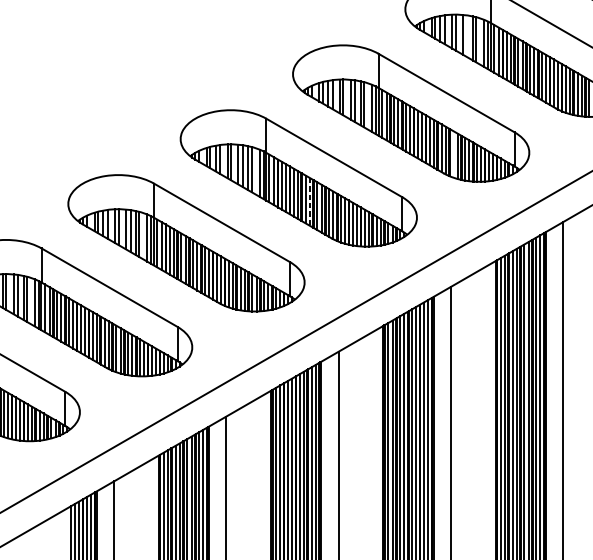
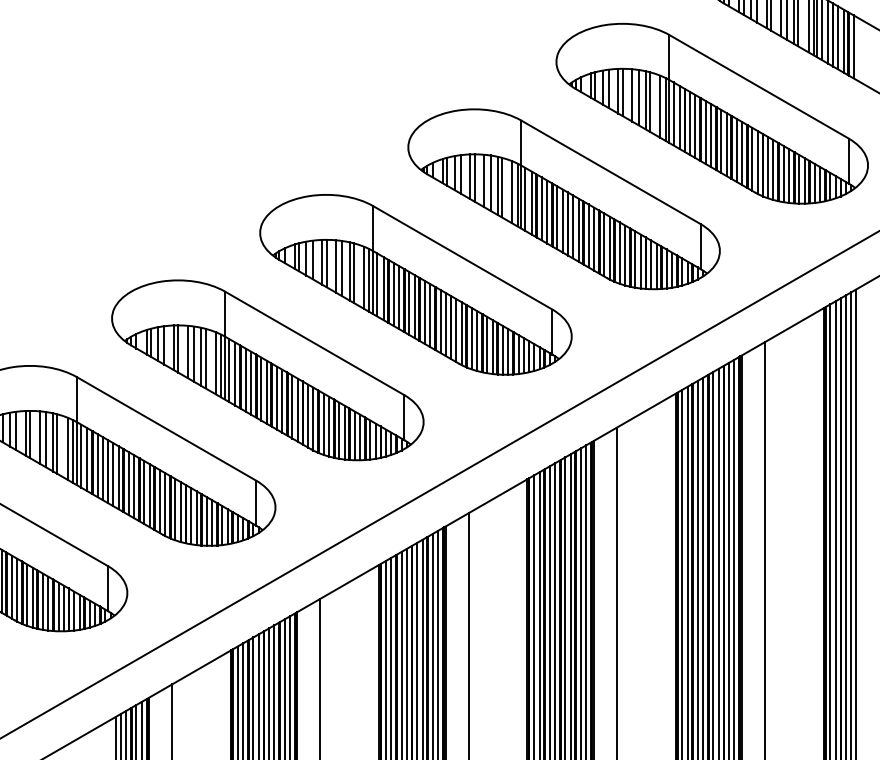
line: (467, 36) -> (638, 97), added
line: (453, 153) -> (619, 252), added
line: (309, 201) -> (430, 315), dashed -> solid

